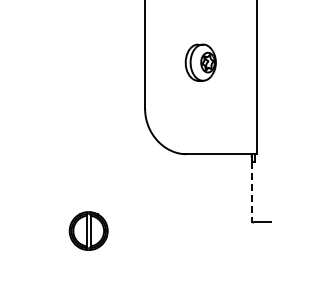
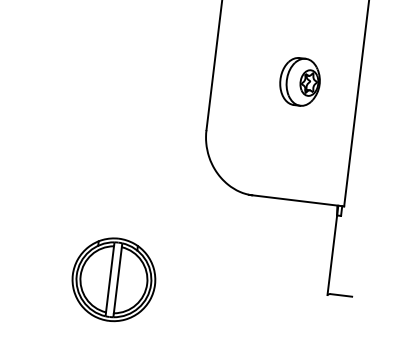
part: (200, 62) -> (299, 81), moved
line: (252, 192) -> (332, 255), dashed -> solid
part: (88, 230) -> (113, 278), size x1.67

